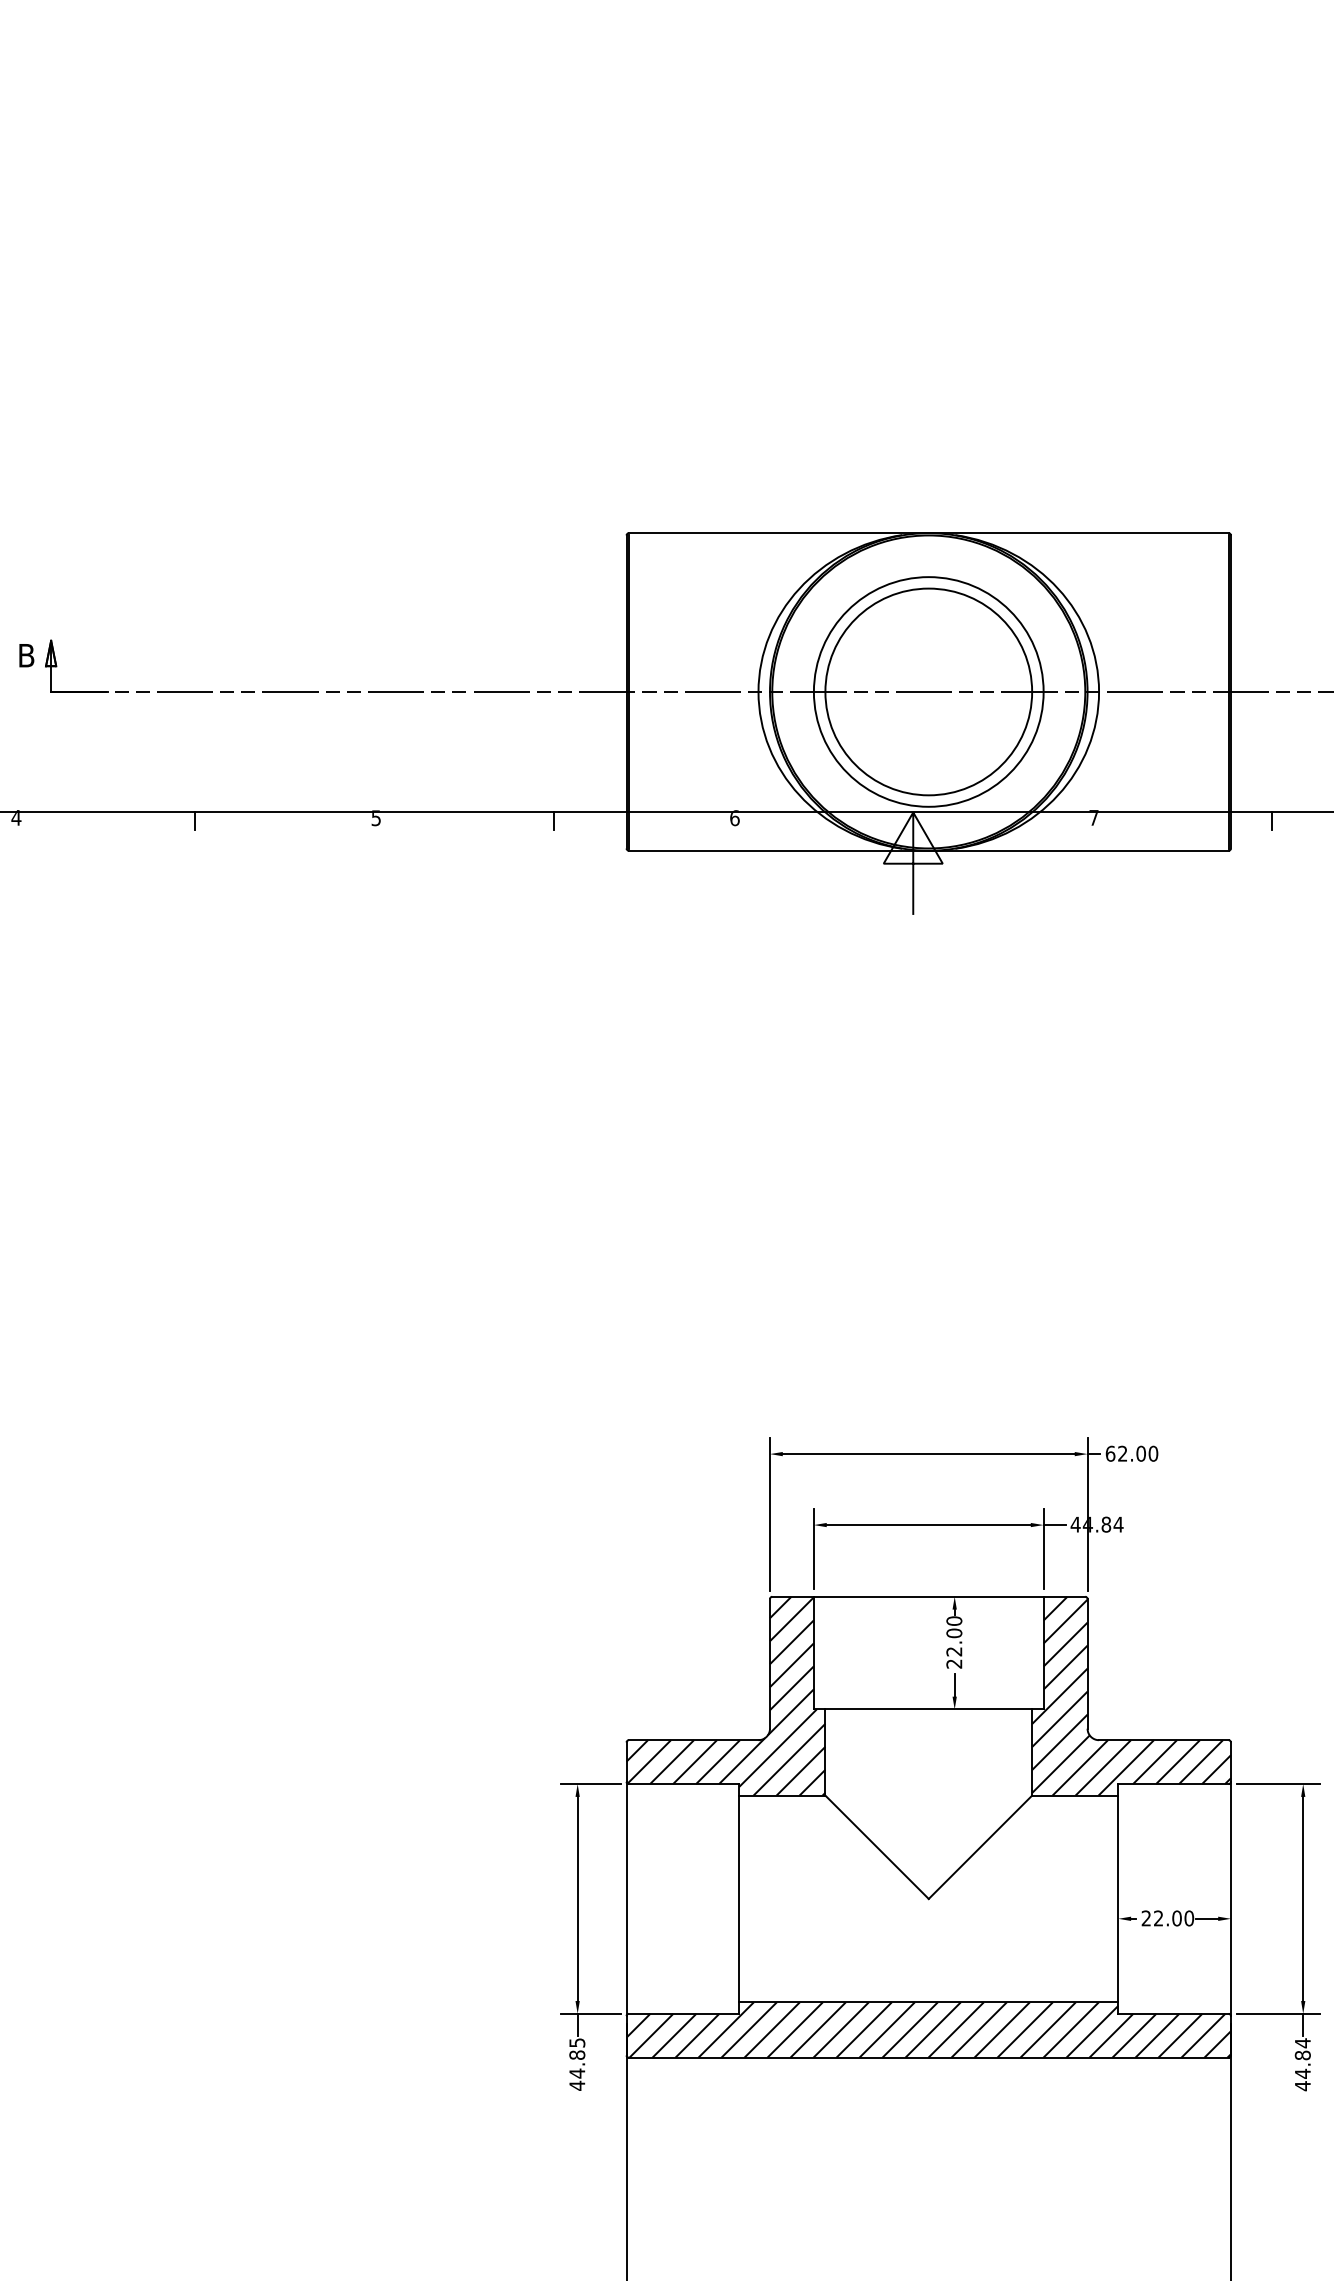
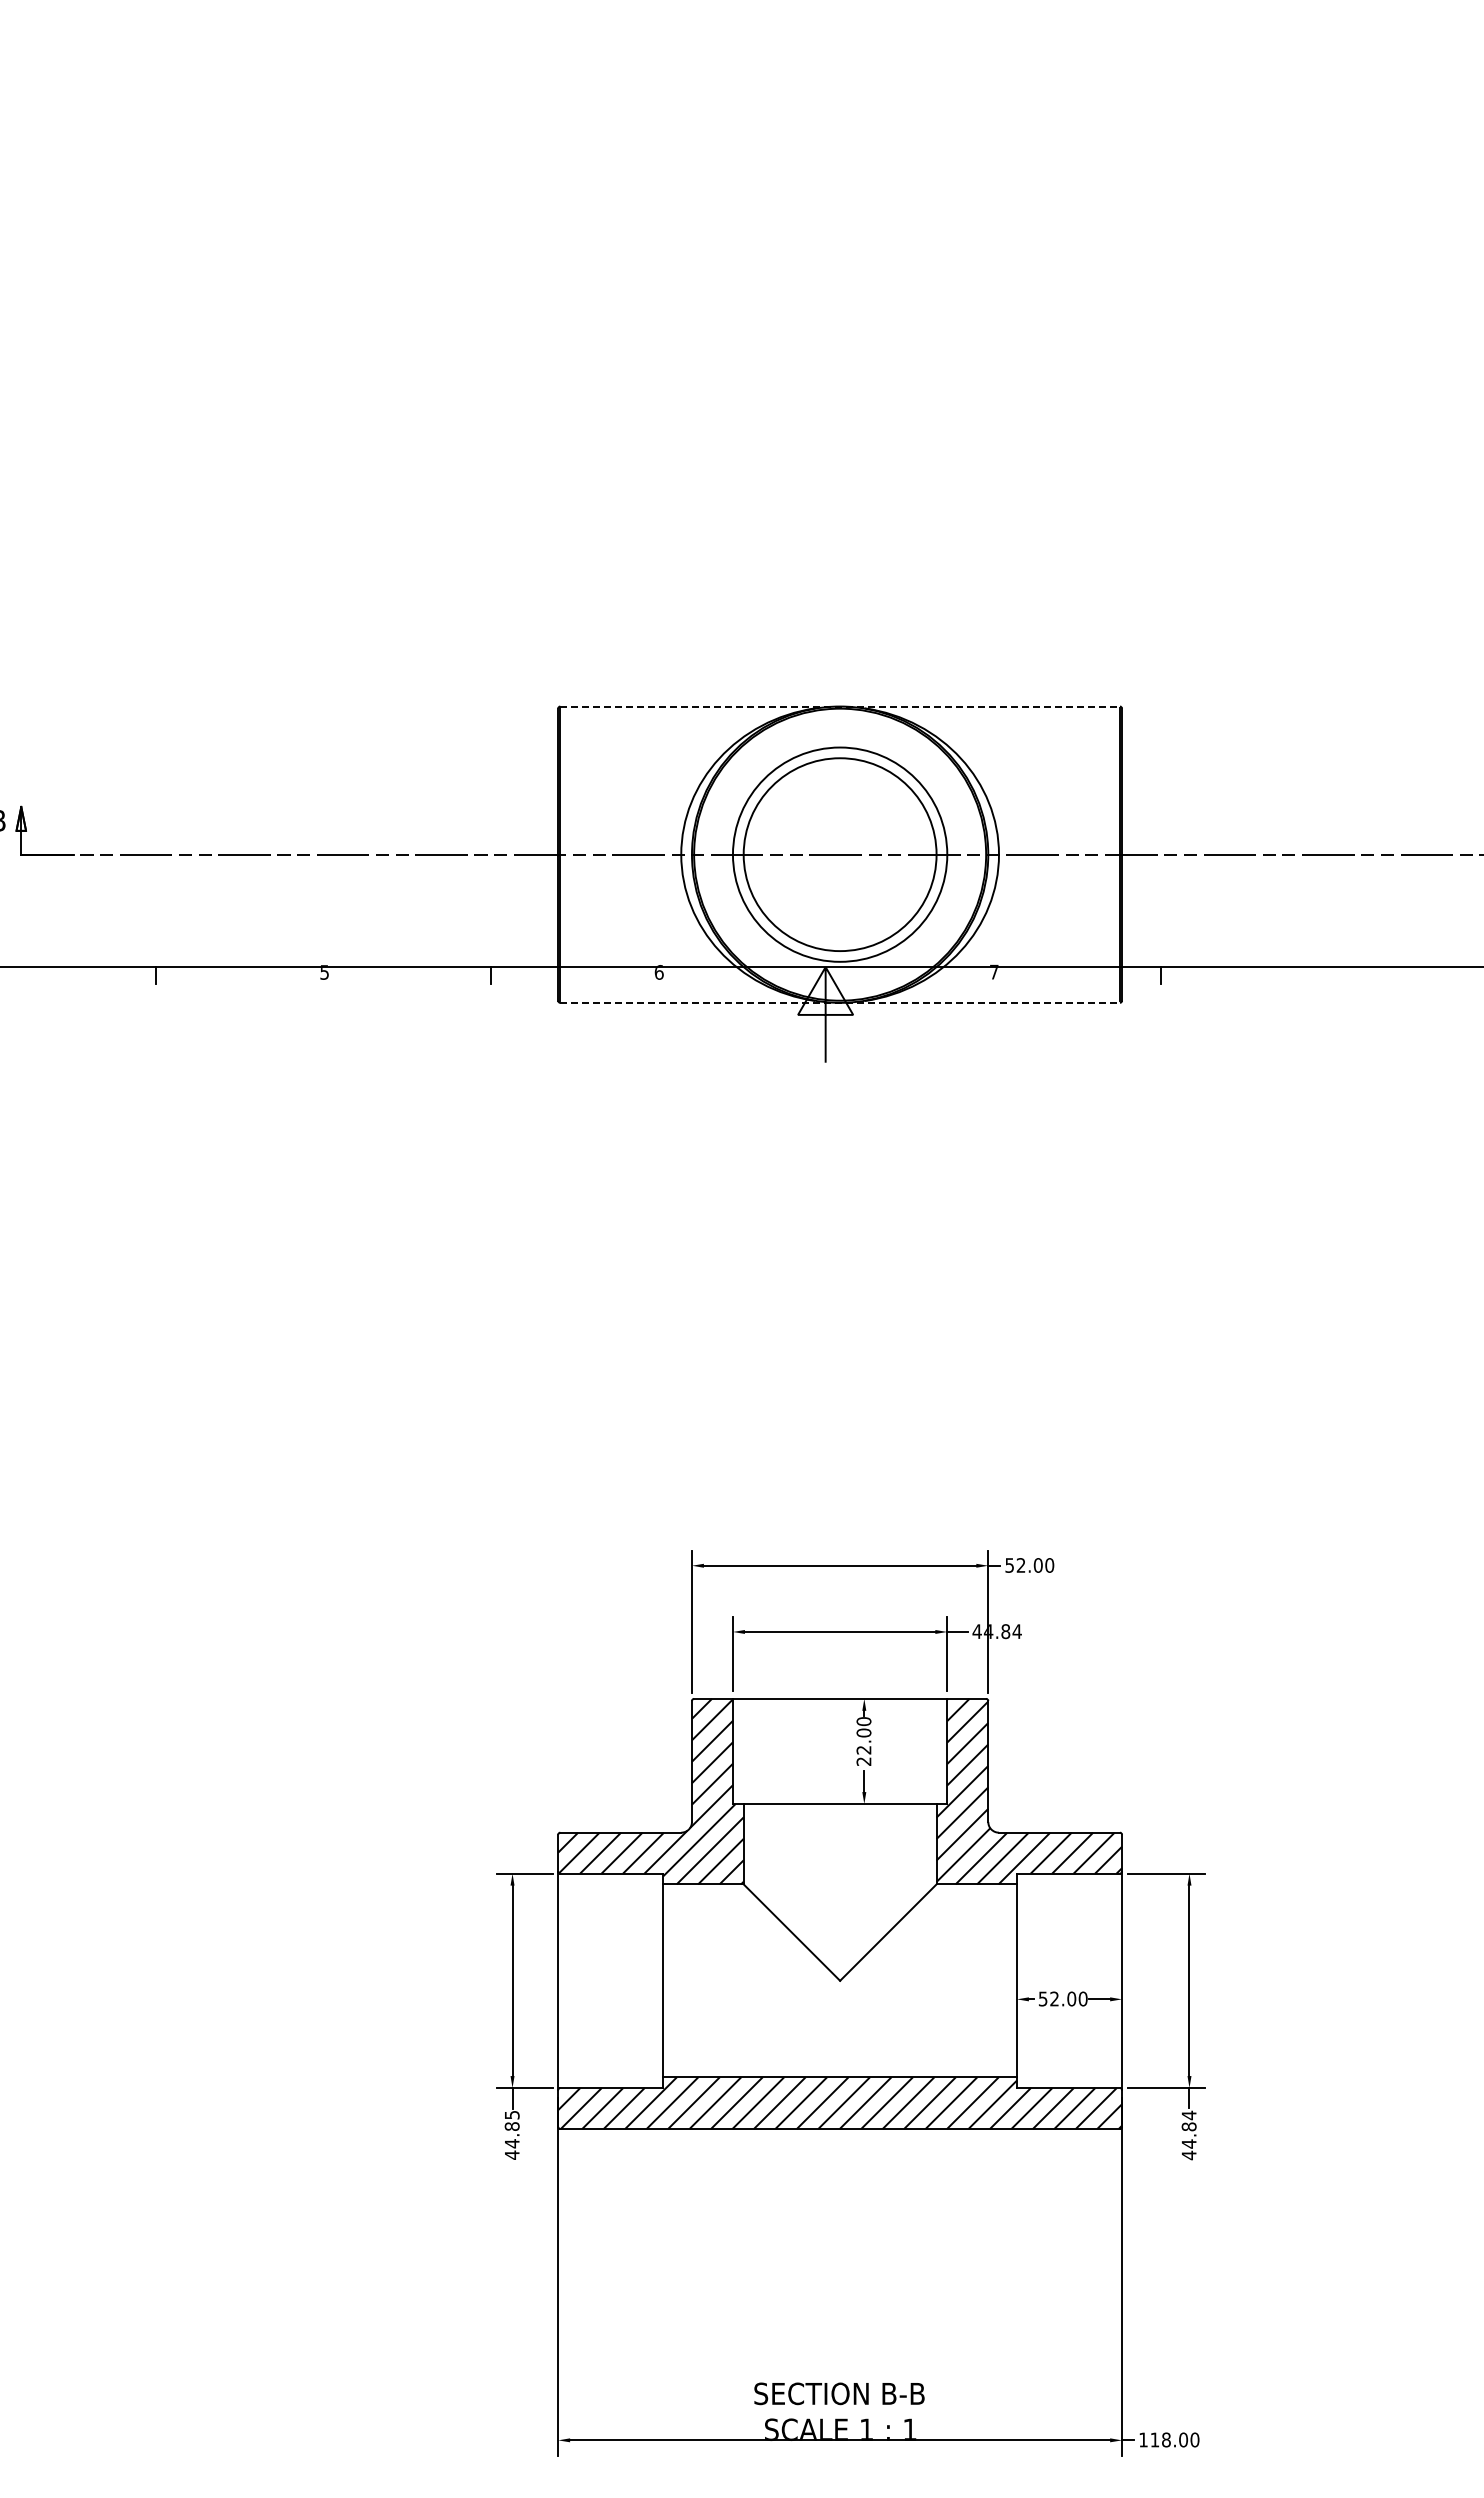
line: (929, 533) -> (840, 706), solid -> dashed
line: (929, 850) -> (840, 1002), solid -> dashed
text: (1110, 1453) -> (1009, 1565), 62.00 -> 52.00
text: (1146, 1917) -> (1043, 1998), 22.00 -> 52.00

